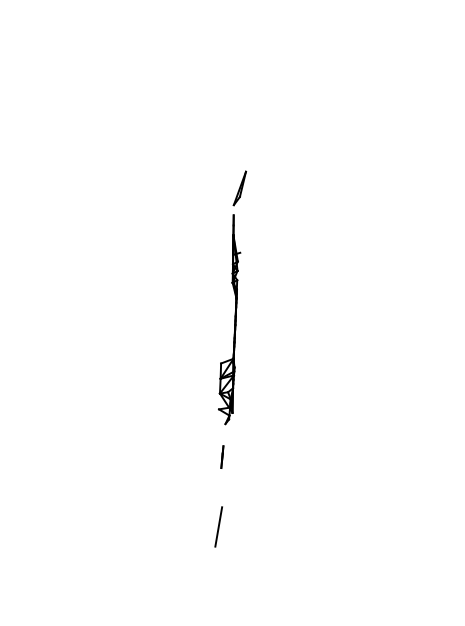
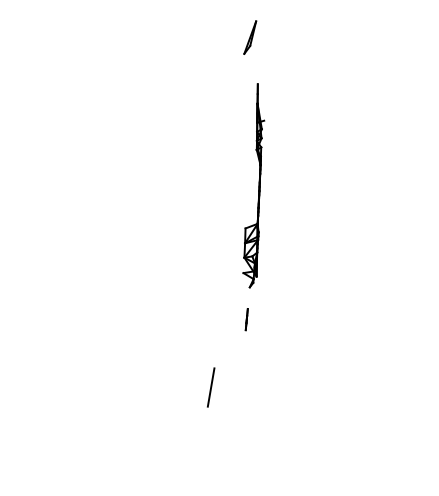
part: (239, 188) -> (249, 37), moved
line: (218, 526) -> (210, 387), moved

